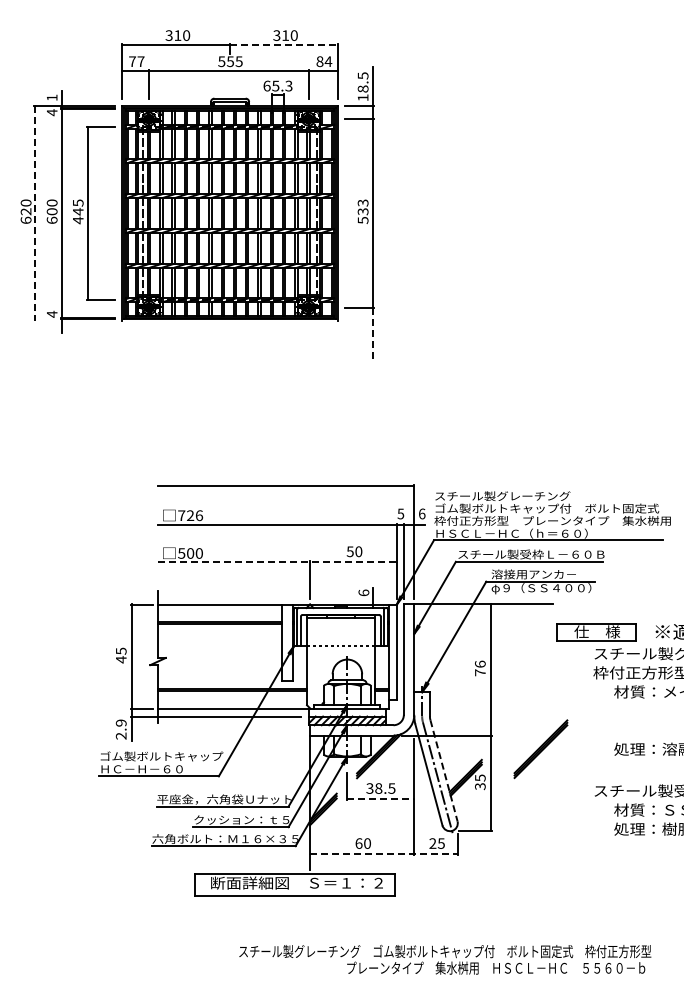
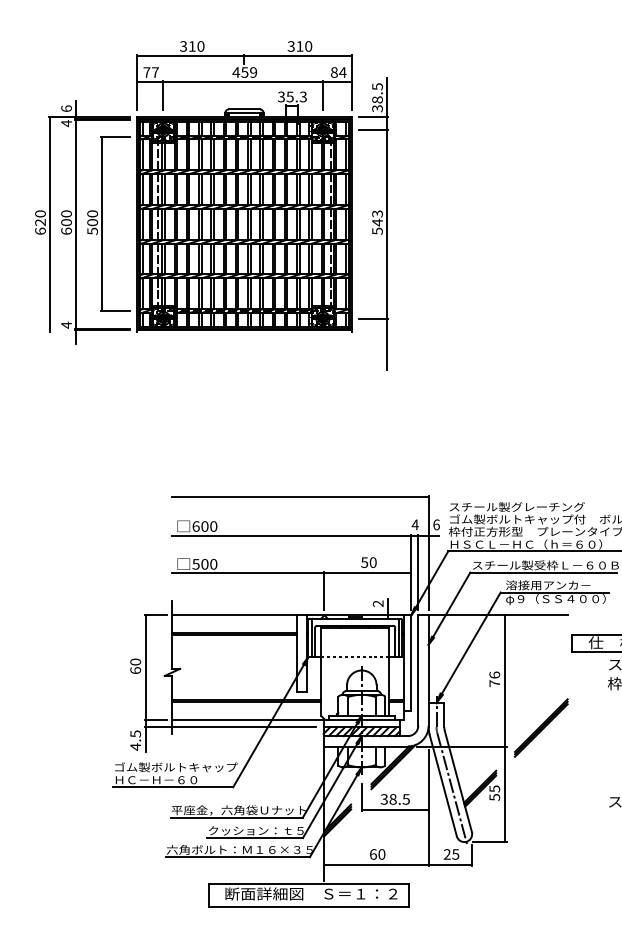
line: (283, 44) -> (297, 55), dashed -> solid
text: (229, 61) -> (243, 72), 555 -> 459
text: (266, 85) -> (280, 96), 65.3 -> 35.3
text: (51, 97) -> (65, 108), 1 -> 6
text: (362, 97) -> (376, 108), 18.5 -> 38.5
text: (77, 211) -> (91, 222), 445 -> 500
text: (362, 211) -> (376, 222), 533 -> 543
line: (35, 213) -> (49, 224), dashed -> solid
line: (372, 333) -> (386, 344), dashed -> solid
text: (400, 513) -> (414, 524), 5 -> 4
text: (190, 515) -> (204, 526), 726 -> 600
line: (277, 562) -> (291, 573), dashed -> solid
text: (363, 592) -> (377, 603), 6 -> 2
text: (120, 655) -> (134, 666), 45 -> 60
text: (120, 729) -> (134, 740), 2.9 -> 4.5
part: (540, 749) -> (540, 728), moved
line: (444, 771) -> (458, 782), dashed -> solid
text: (479, 786) -> (493, 797), 35 -> 55
line: (381, 799) -> (395, 810), dashed -> solid
line: (383, 854) -> (397, 865), dashed -> solid

